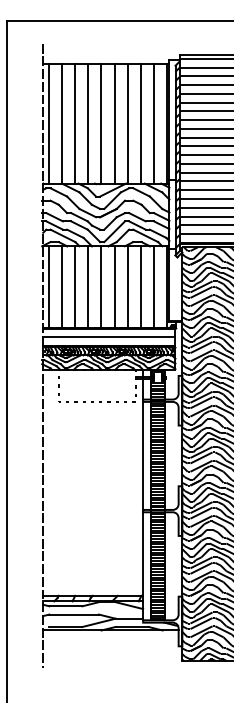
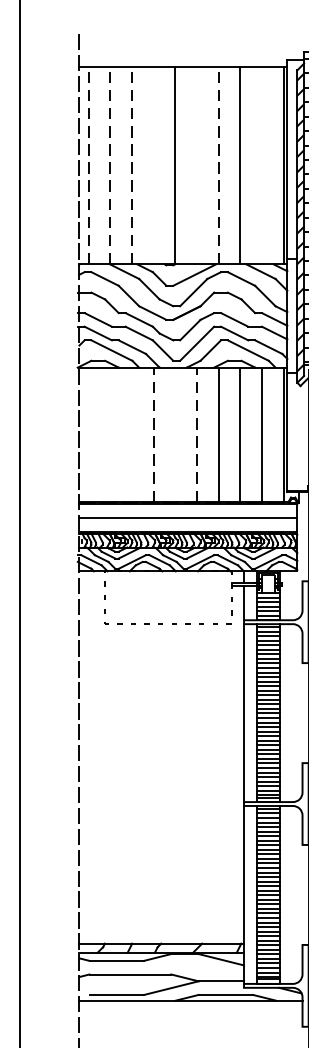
line: (48, 123) -> (88, 165), solid -> dashed
line: (62, 123) -> (111, 165), solid -> dashed
line: (75, 123) -> (132, 165), solid -> dashed
line: (88, 123) -> (154, 165), removed
line: (114, 123) -> (196, 165), removed
line: (127, 123) -> (218, 165), solid -> dashed
line: (154, 123) -> (262, 165), removed
line: (48, 286) -> (88, 433), removed
line: (62, 286) -> (111, 433), removed
line: (75, 286) -> (132, 433), removed
line: (101, 286) -> (175, 433), removed
line: (88, 287) -> (154, 435), solid -> dashed
line: (114, 287) -> (196, 435), solid -> dashed

